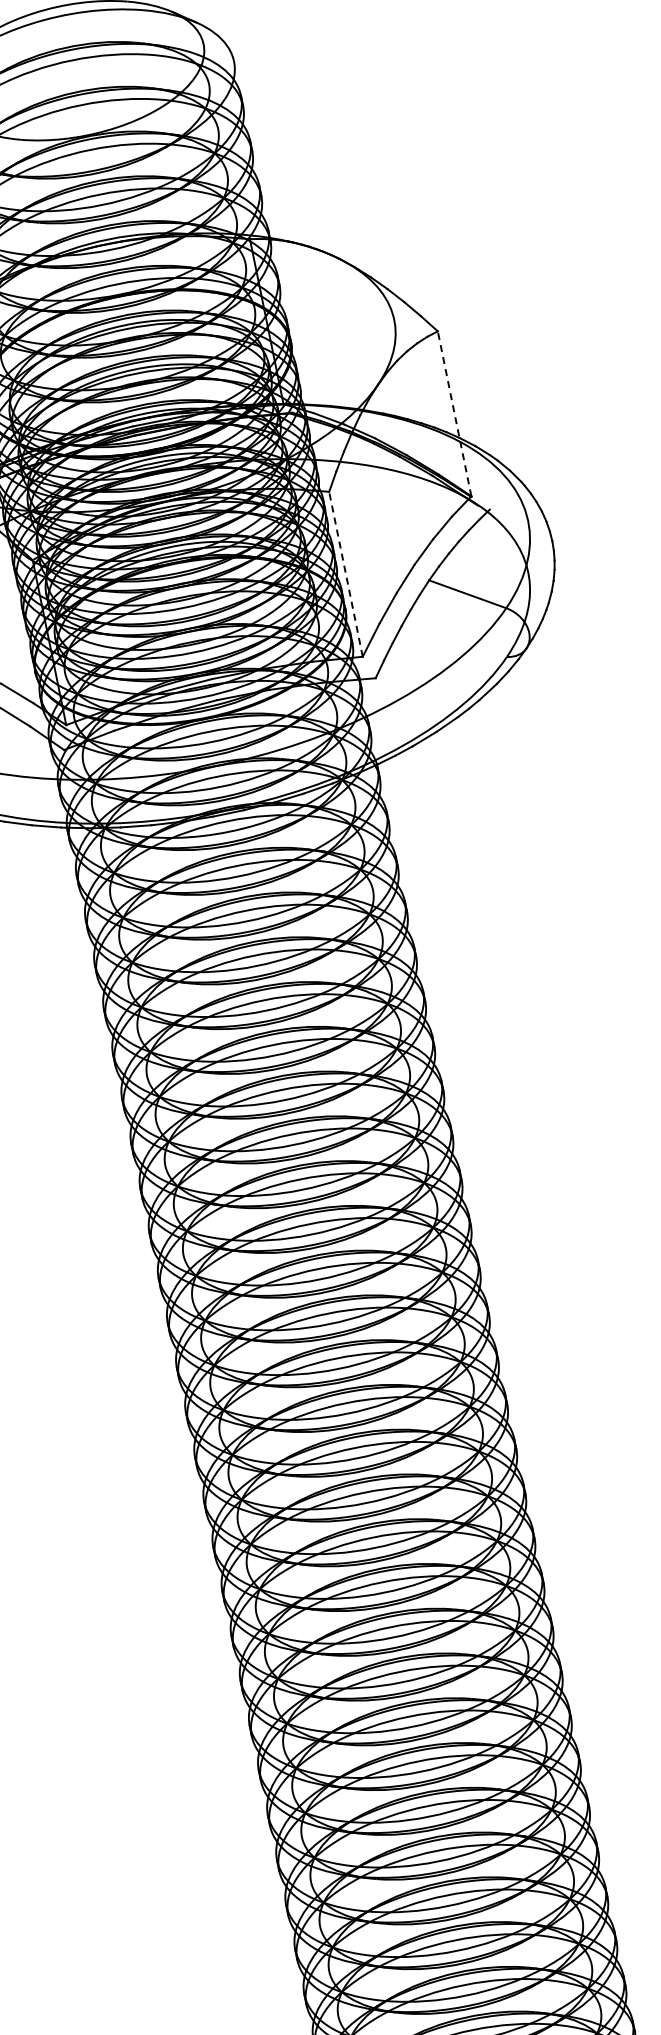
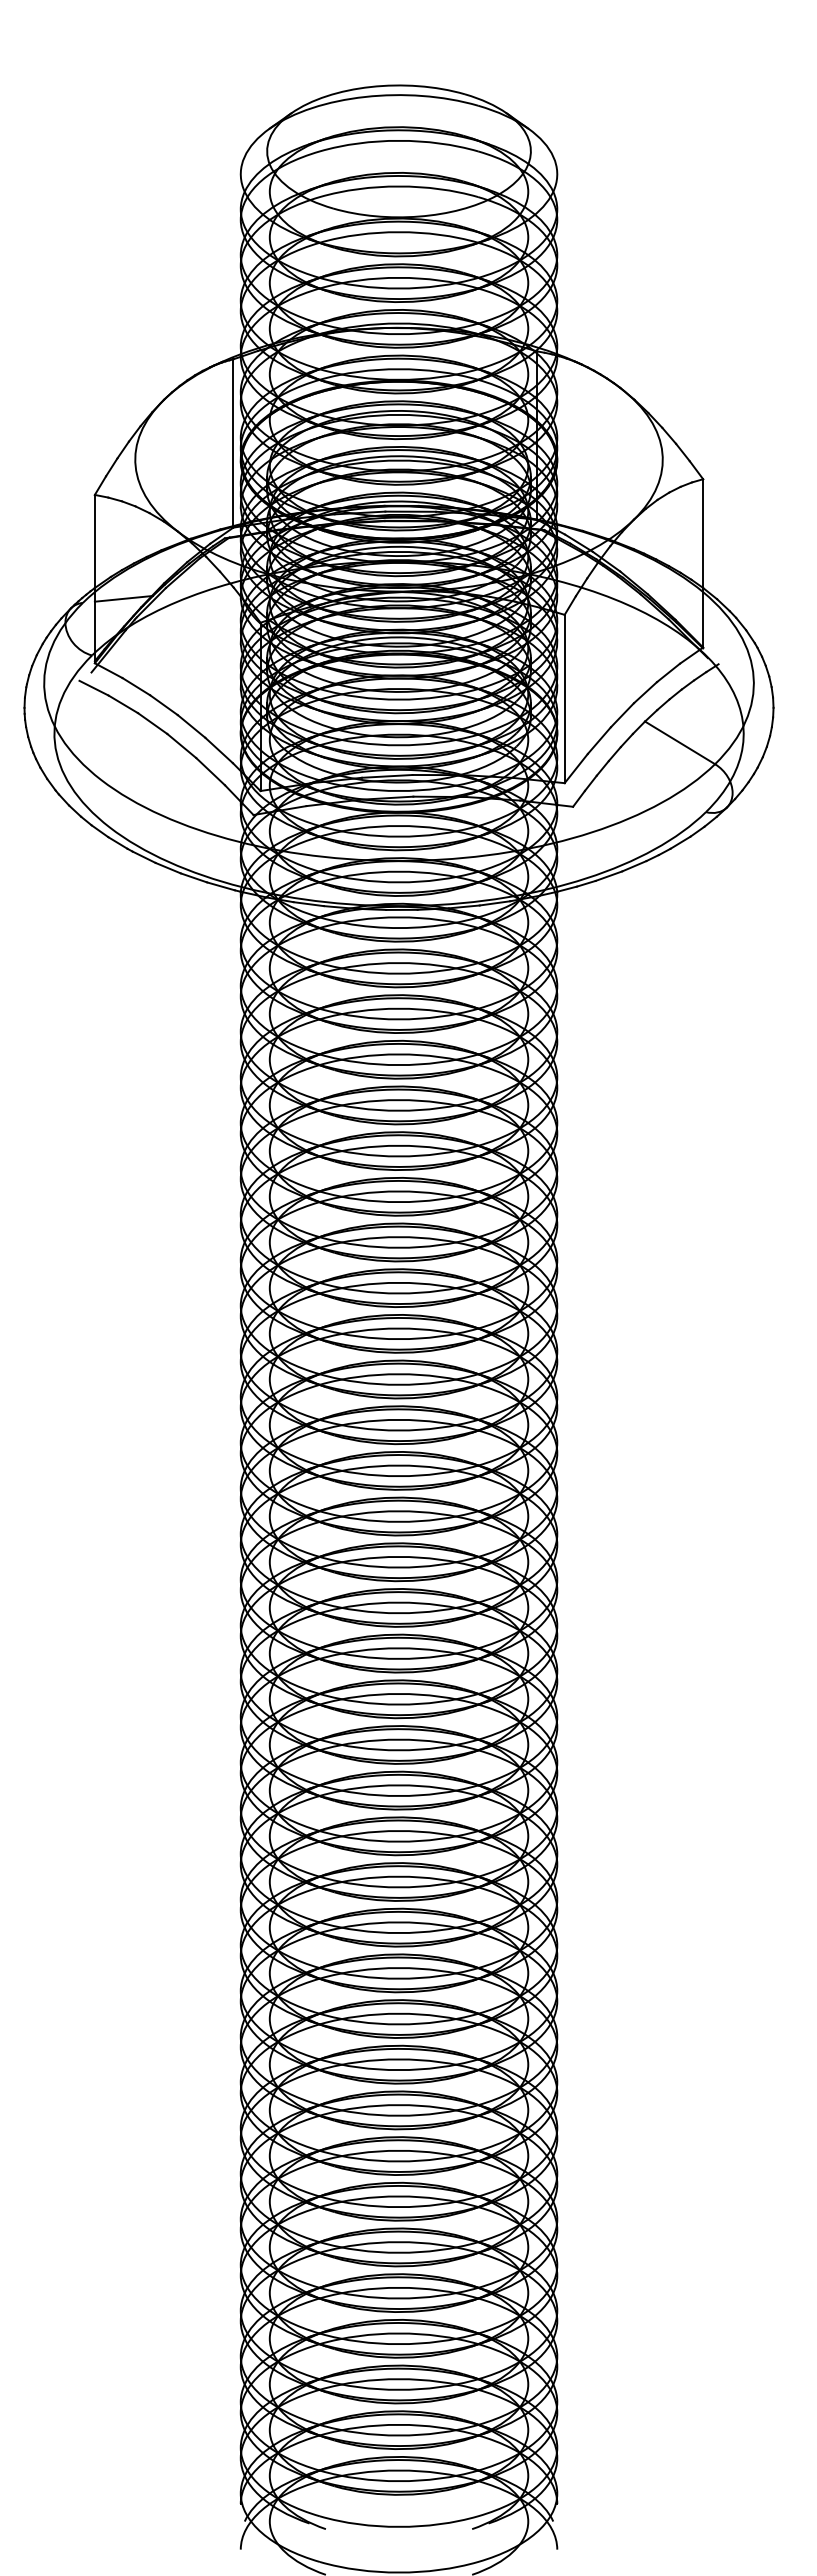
line: (454, 412) -> (703, 562), dashed -> solid
line: (345, 573) -> (564, 698), dashed -> solid

